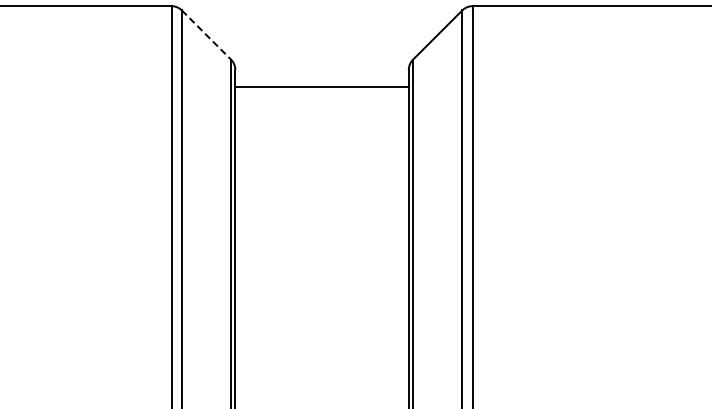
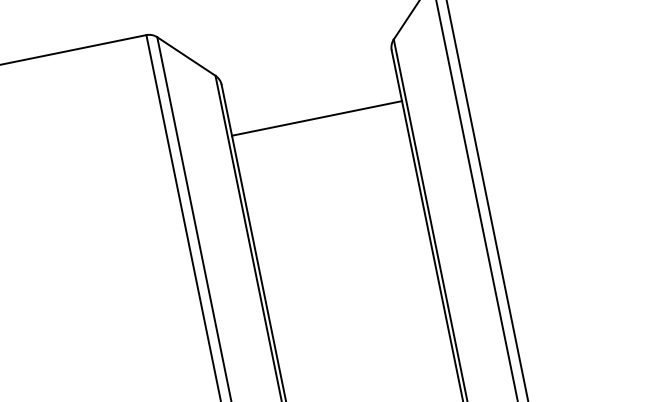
line: (206, 35) -> (186, 56), dashed -> solid
line: (321, 86) -> (316, 118), moved

